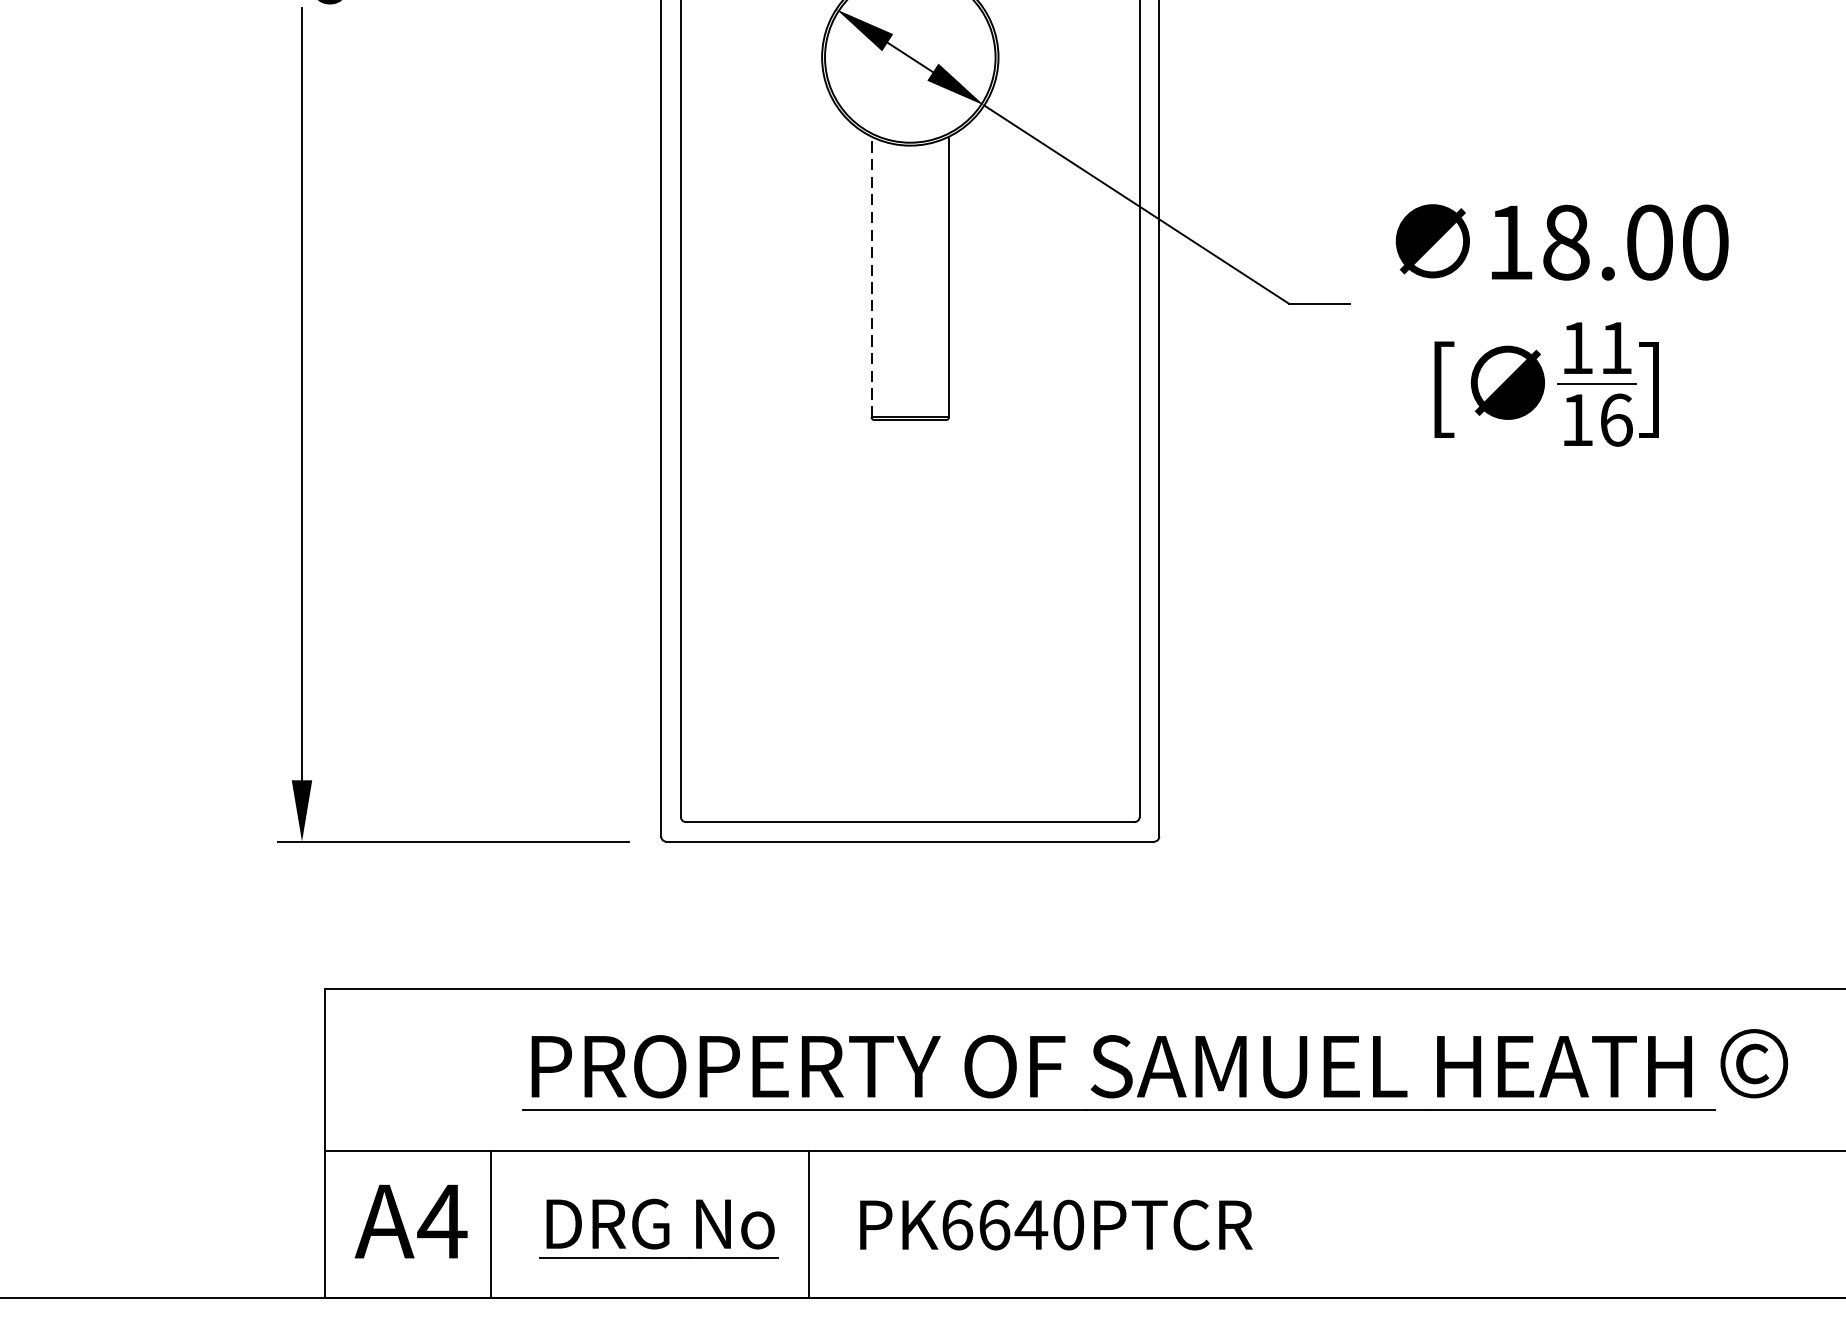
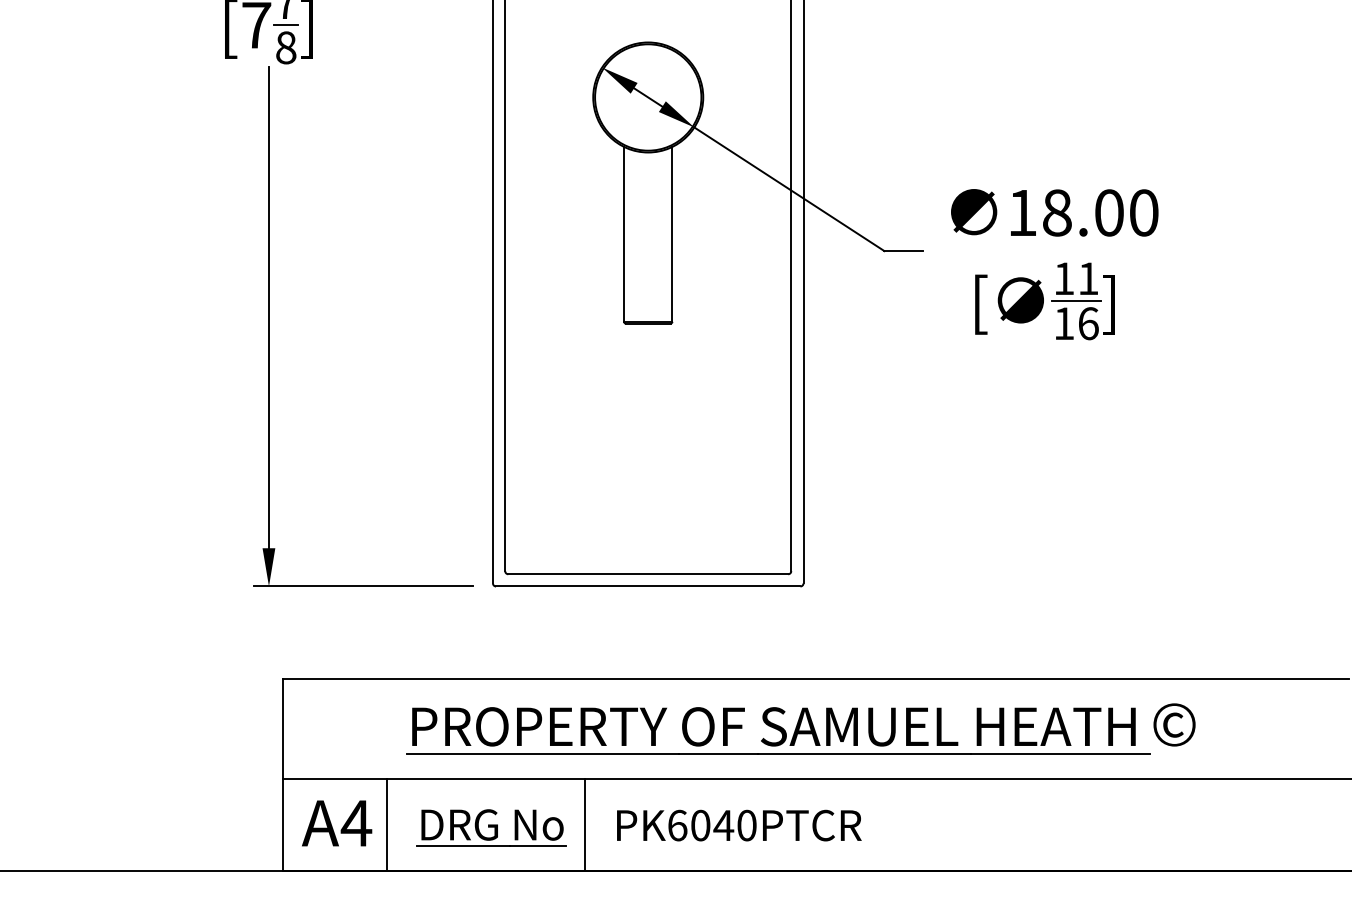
line: (872, 275) -> (624, 233), dashed -> solid
text: (994, 1224) -> (700, 825), PK6640PTCR -> PK6040PTCR

